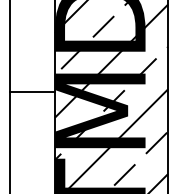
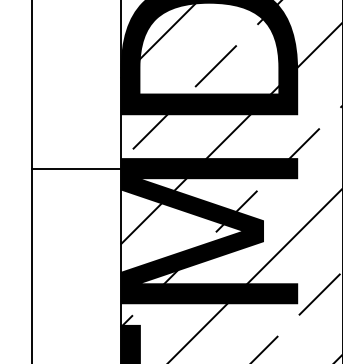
line: (31, 92) -> (74, 169), moved

